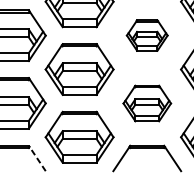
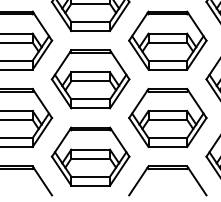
part: (146, 35) -> (167, 40), size x1.67
part: (146, 103) -> (167, 118), size x1.43
line: (37, 158) -> (42, 180), dashed -> solid

